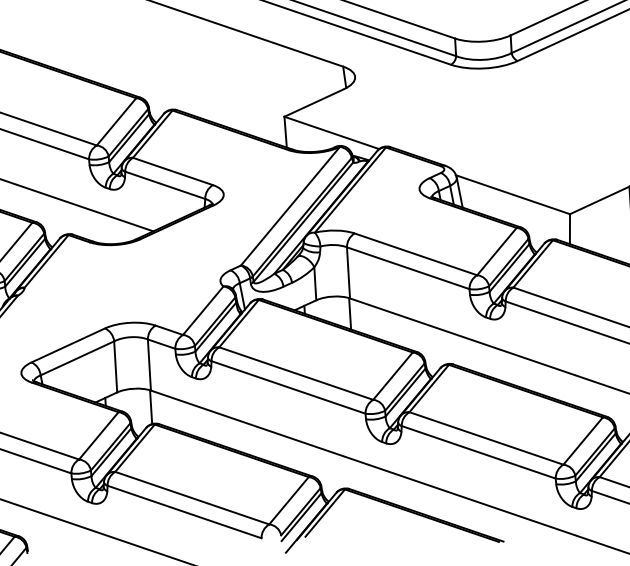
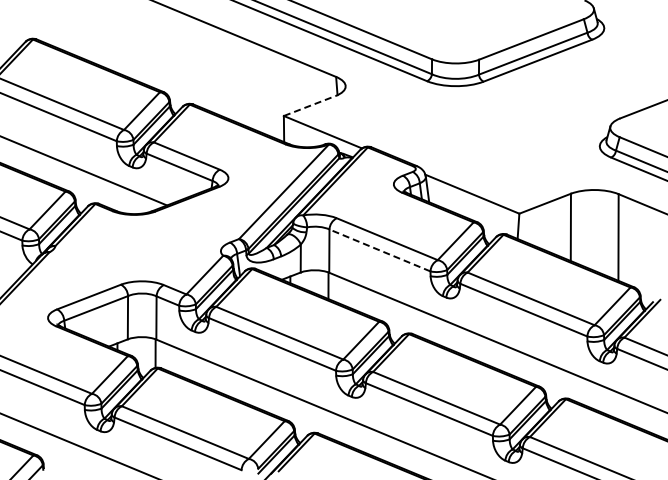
line: (313, 103) -> (309, 106), solid -> dashed
line: (407, 268) -> (379, 250), solid -> dashed

